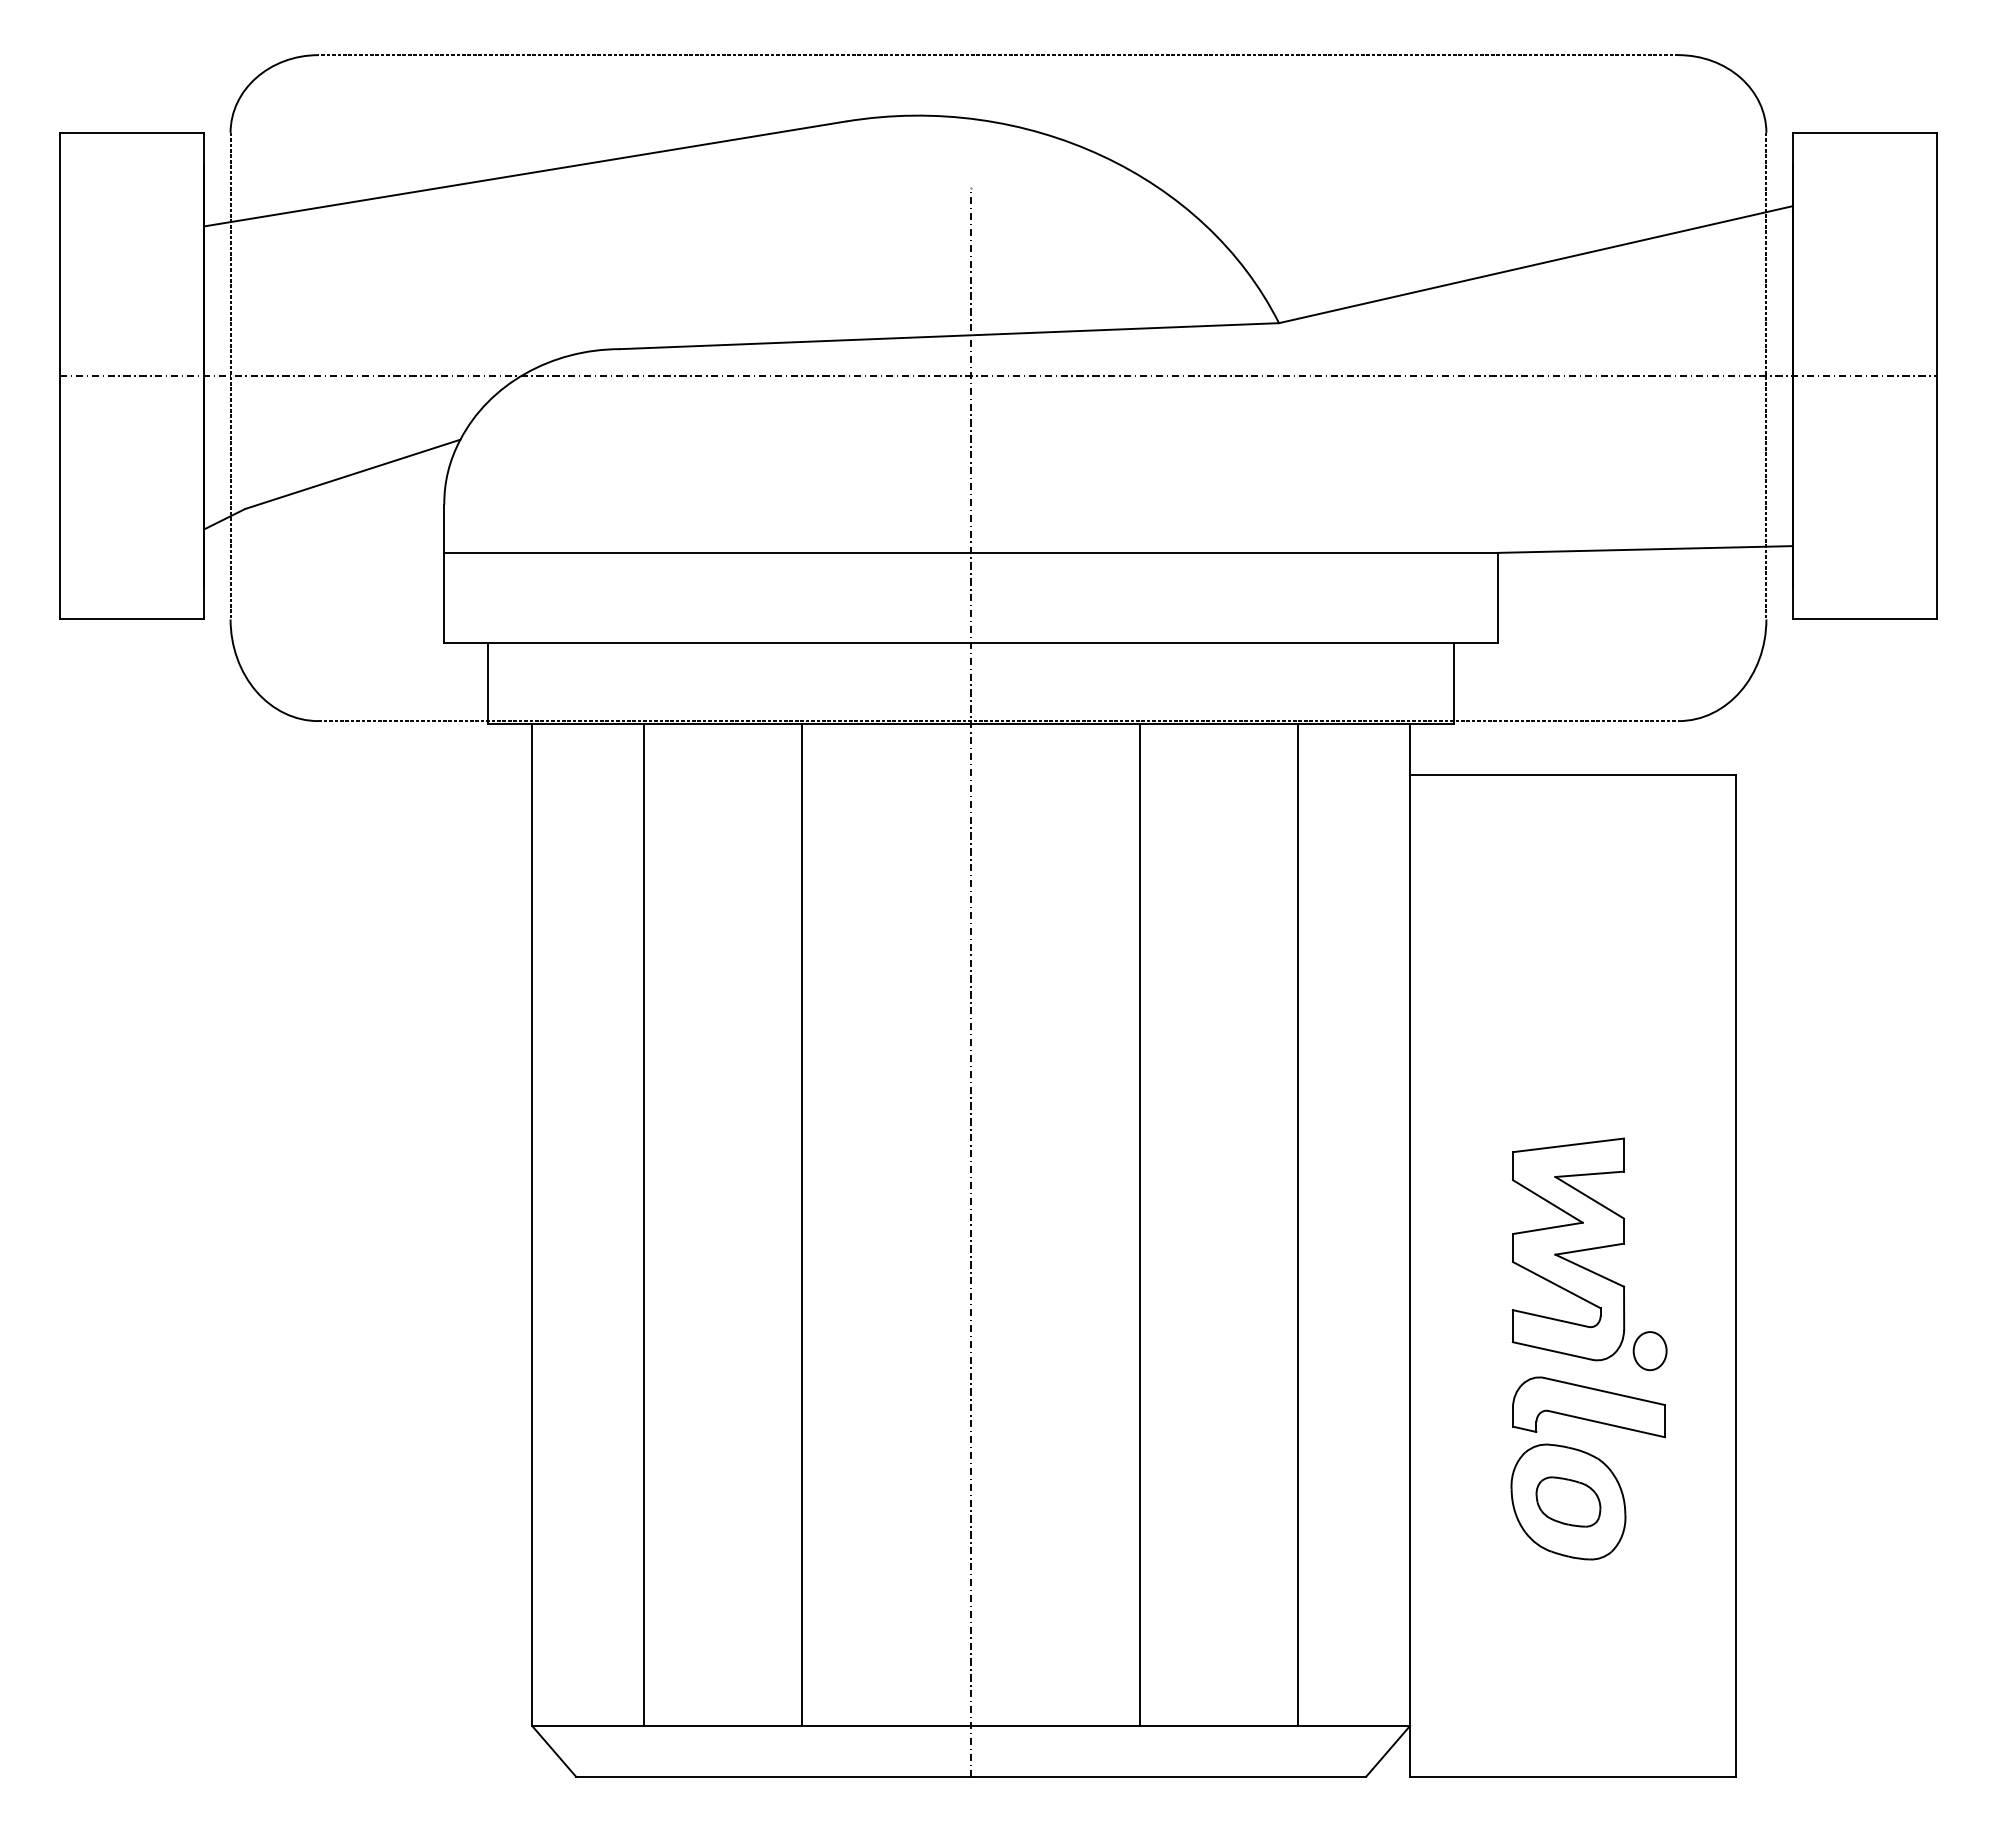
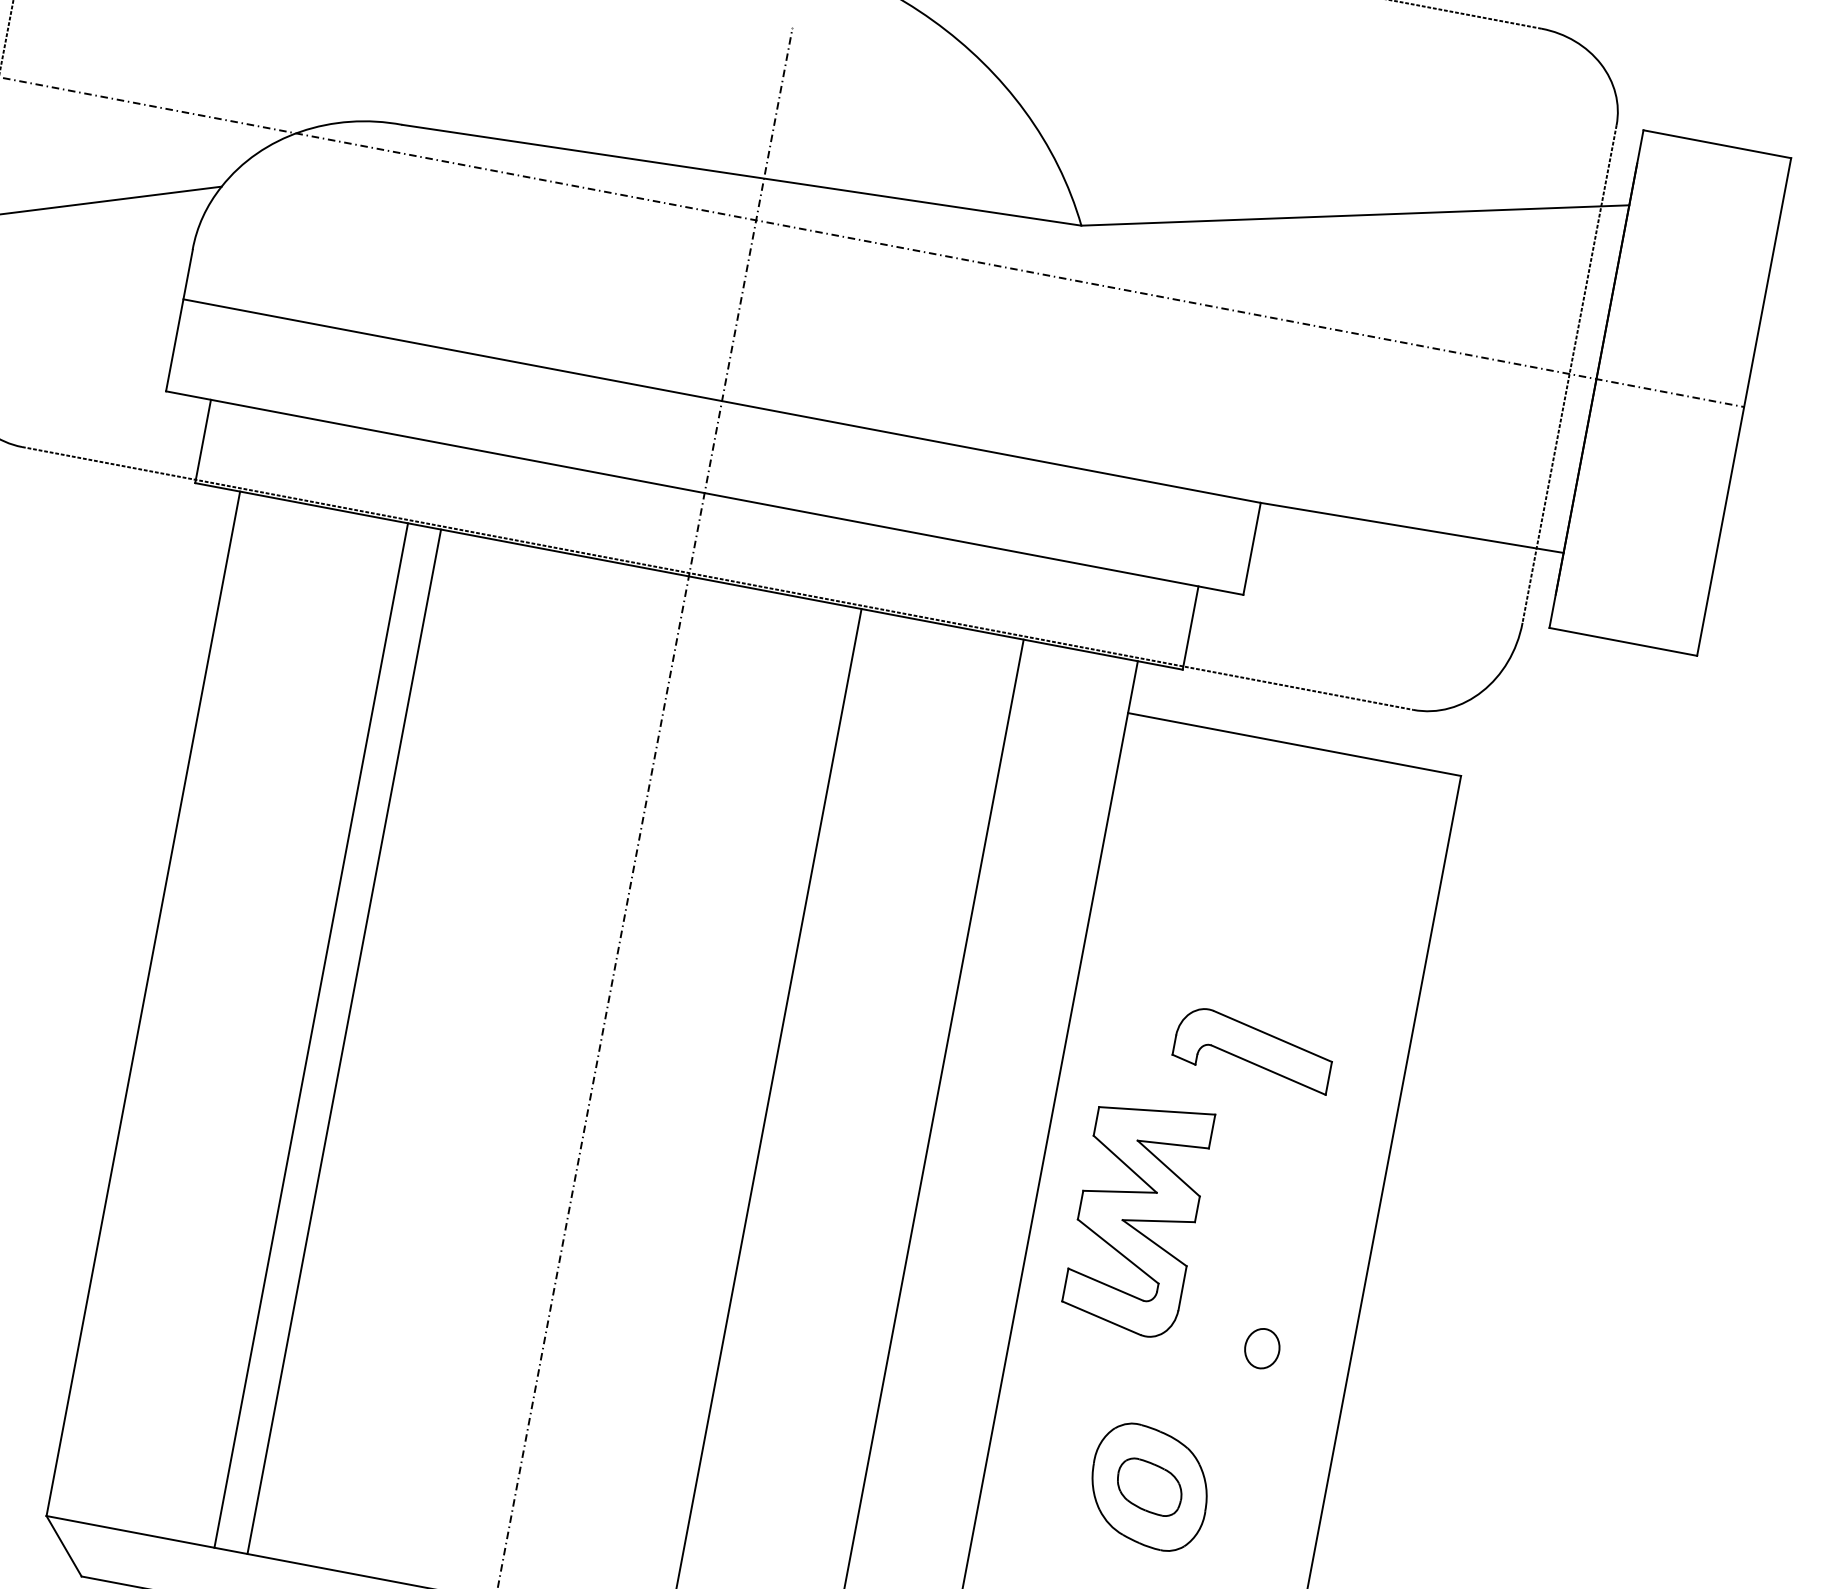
line: (643, 1224) -> (344, 1041), moved
line: (802, 1224) -> (311, 1034), moved
part: (1568, 1249) -> (1137, 1217), moved
part: (1588, 1407) -> (1253, 1049), moved

